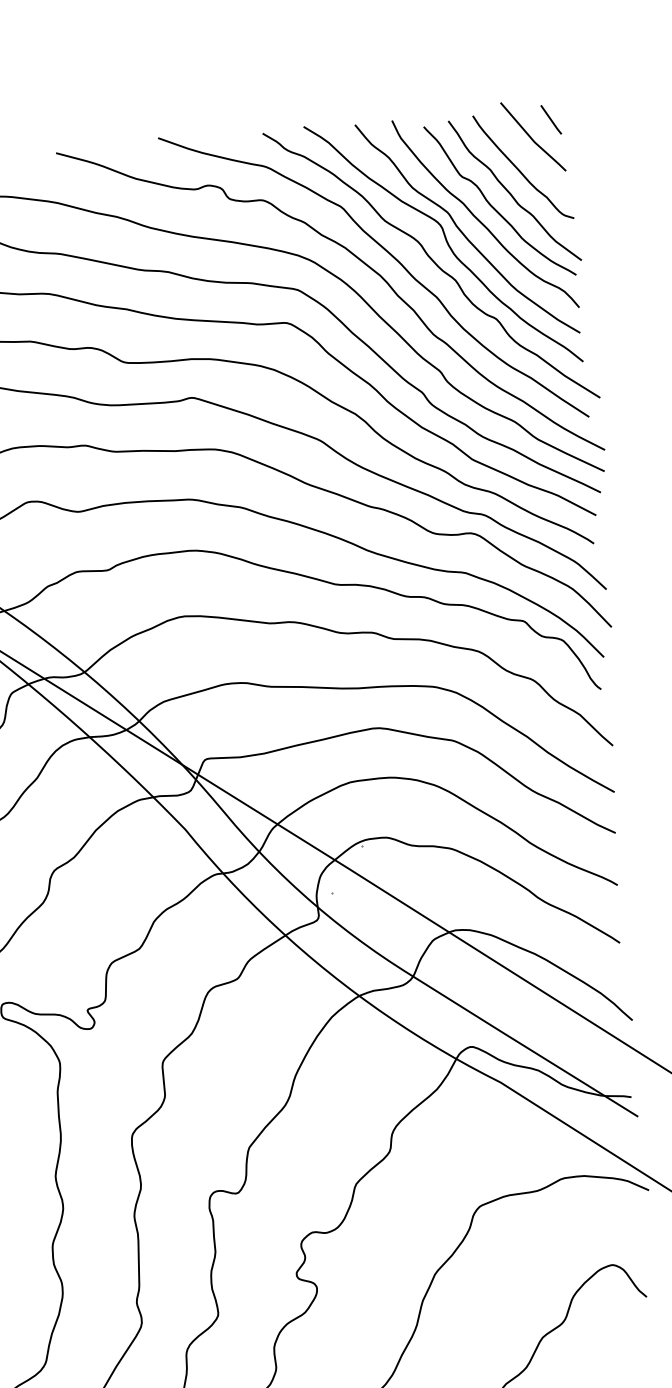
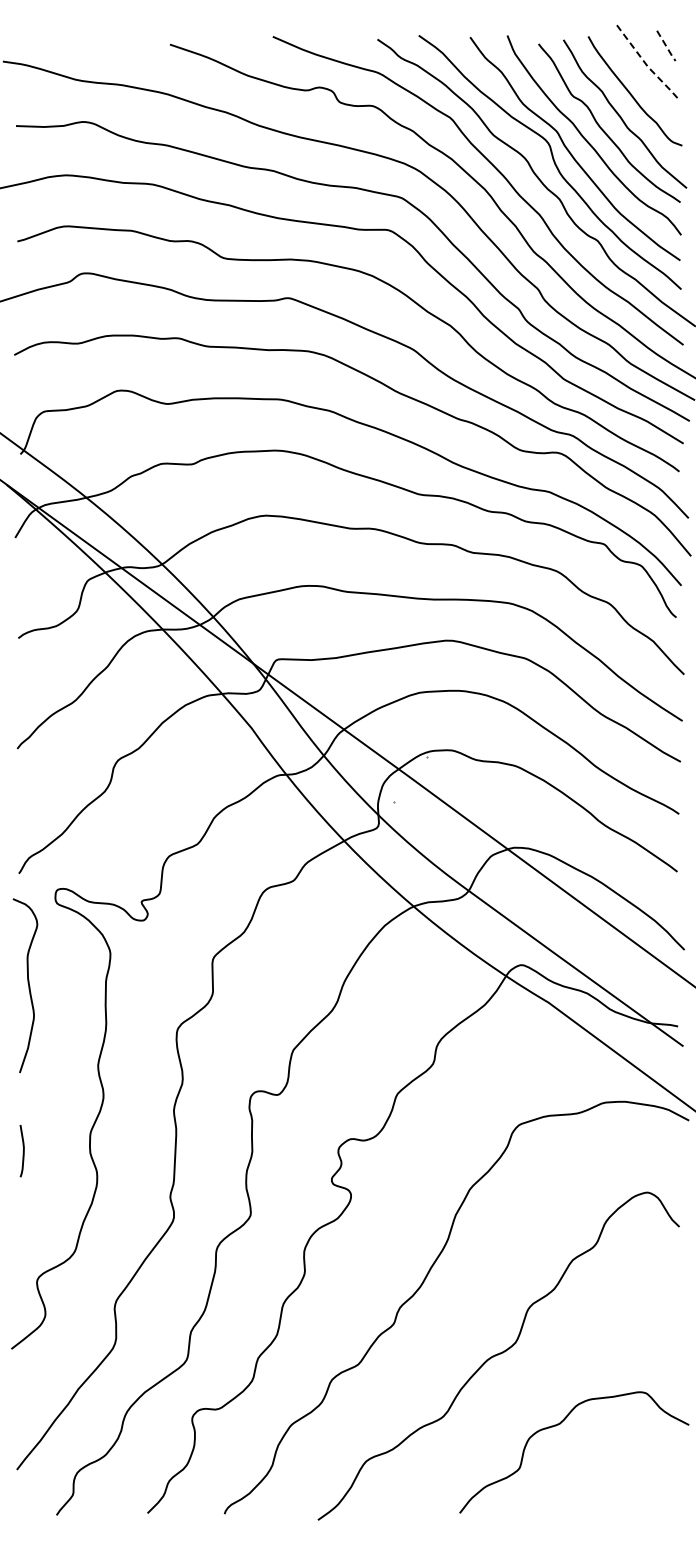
line: (551, 120) -> (666, 46), solid -> dashed
line: (532, 139) -> (646, 64), solid -> dashed

